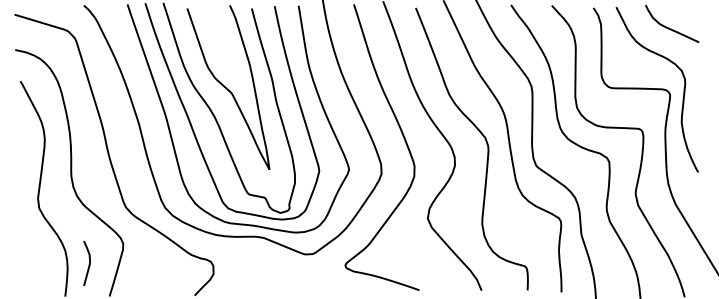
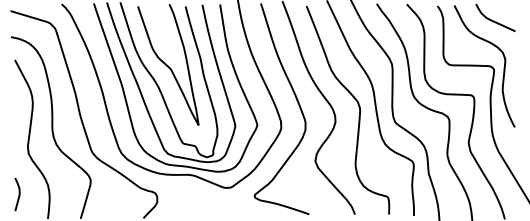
curve: (88, 264) -> (18, 195), moved

